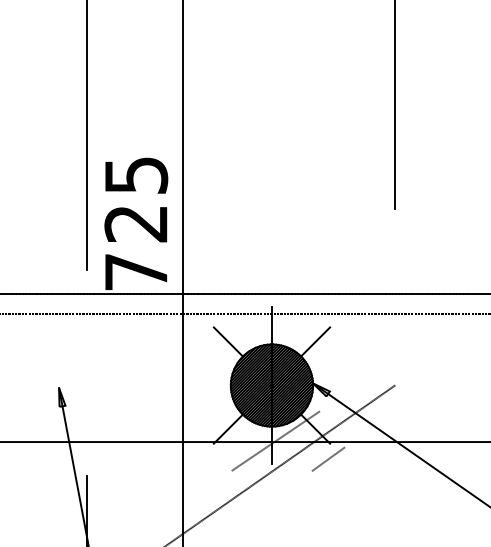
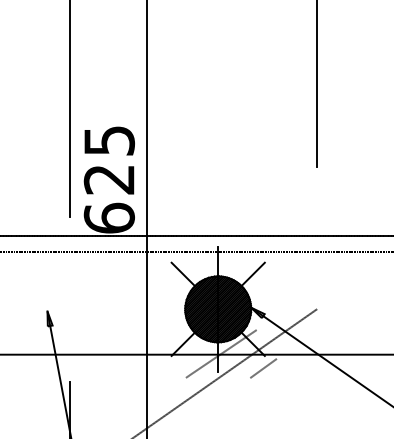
text: (135, 271) -> (108, 217), 725 -> 625

